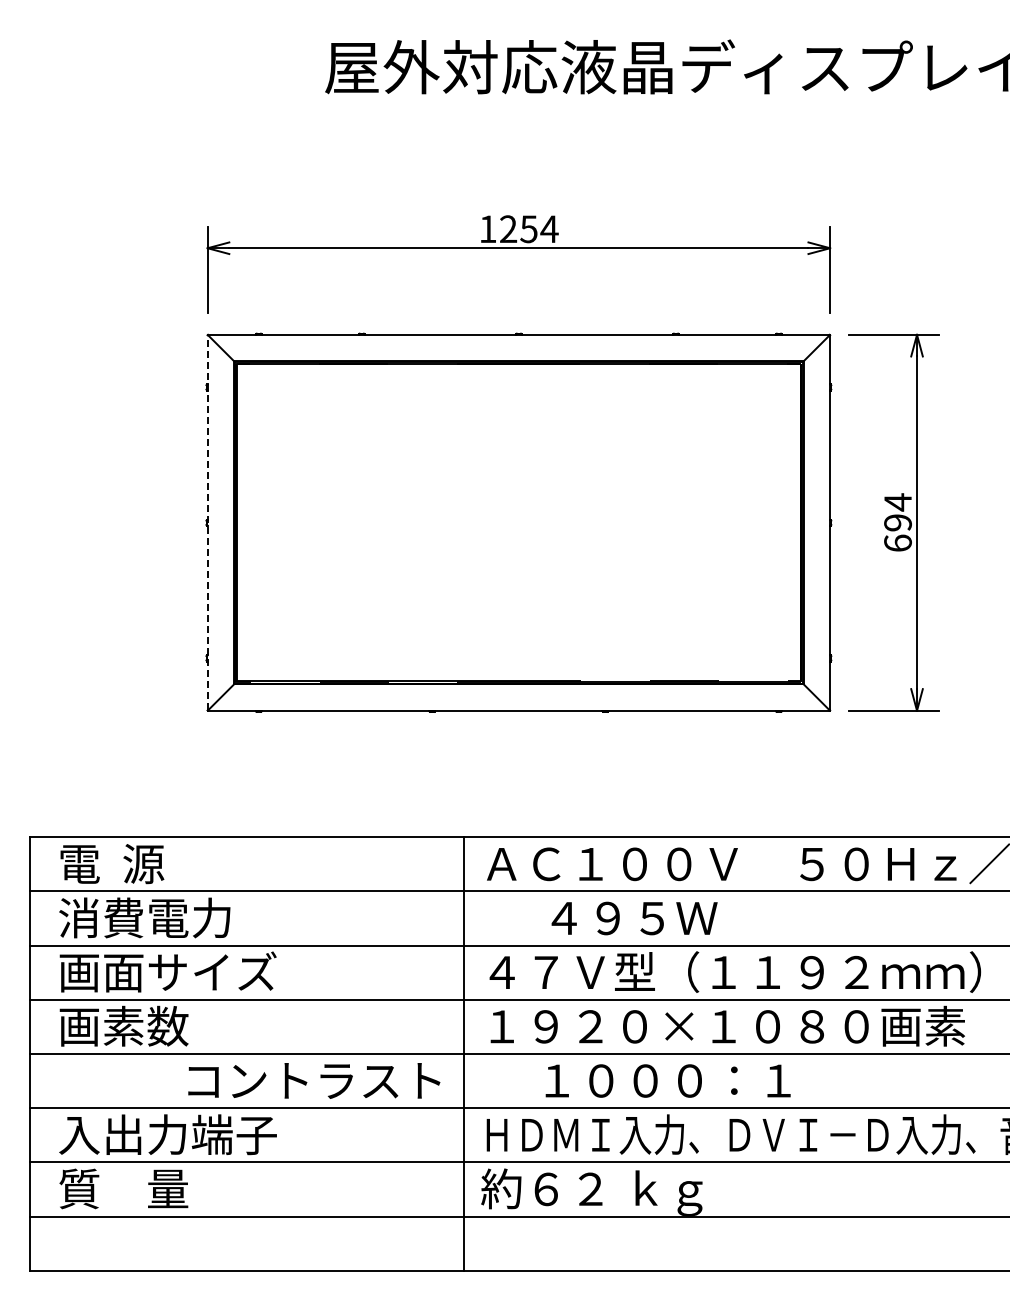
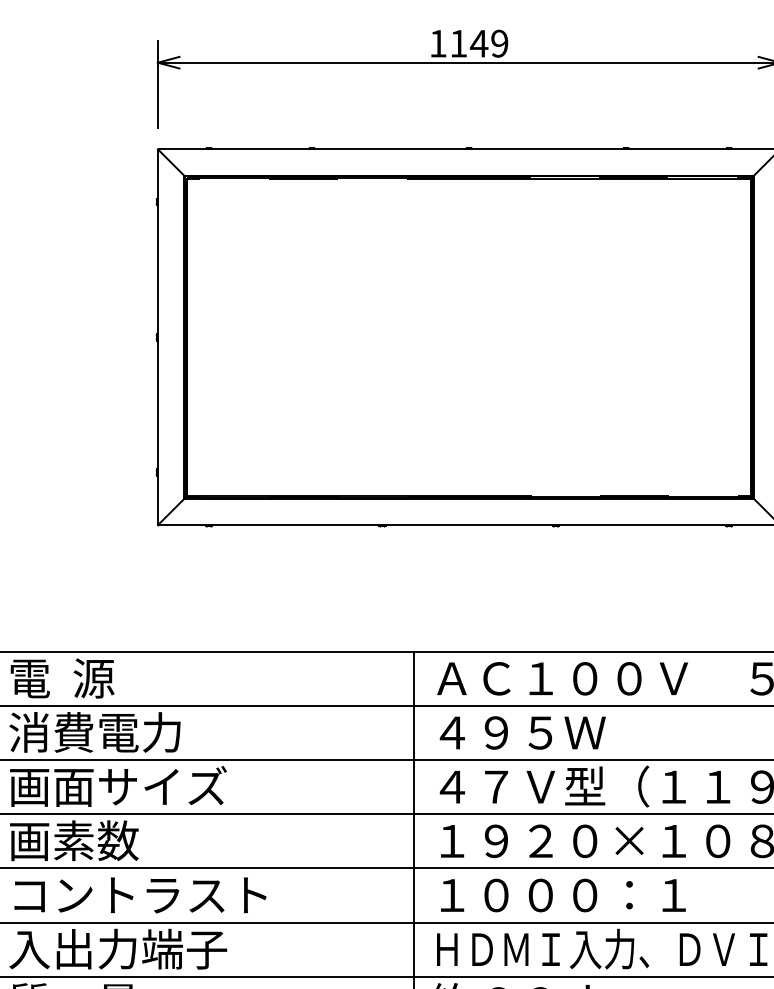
text: (529, 229) -> (479, 43), 1254 -> 1149
line: (207, 522) -> (157, 336), dashed -> solid
text: (634, 918) -> (522, 732), moved
text: (314, 1080) -> (140, 894), moved
text: (667, 1080) -> (562, 894), moved

